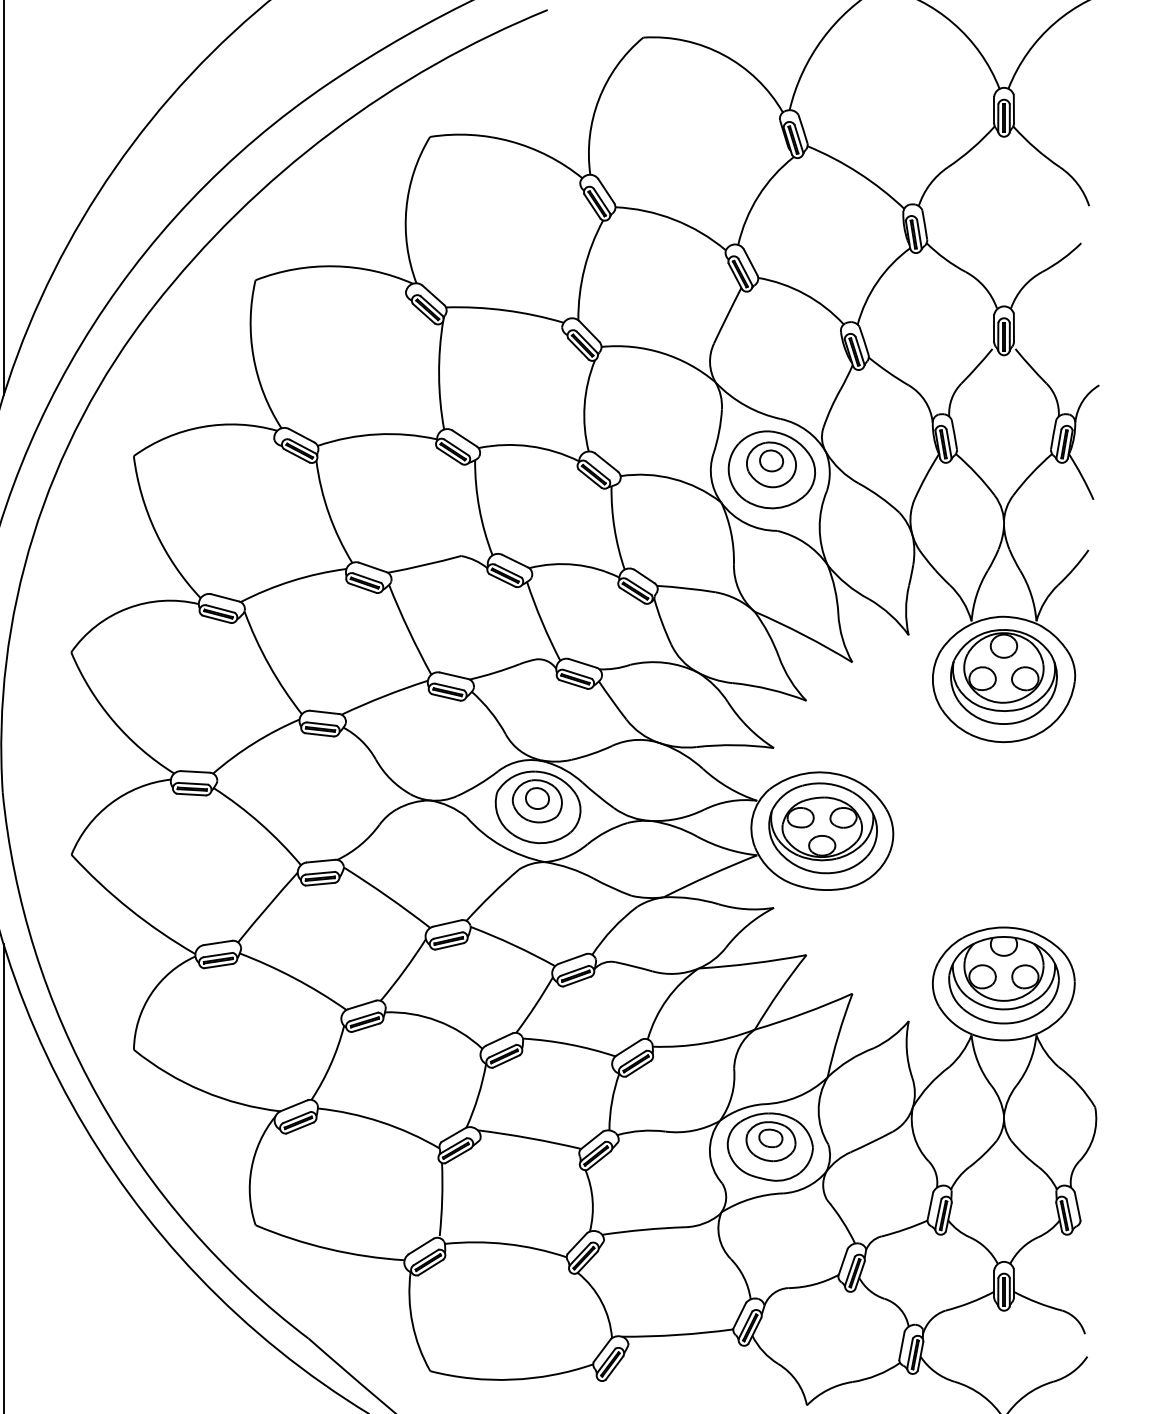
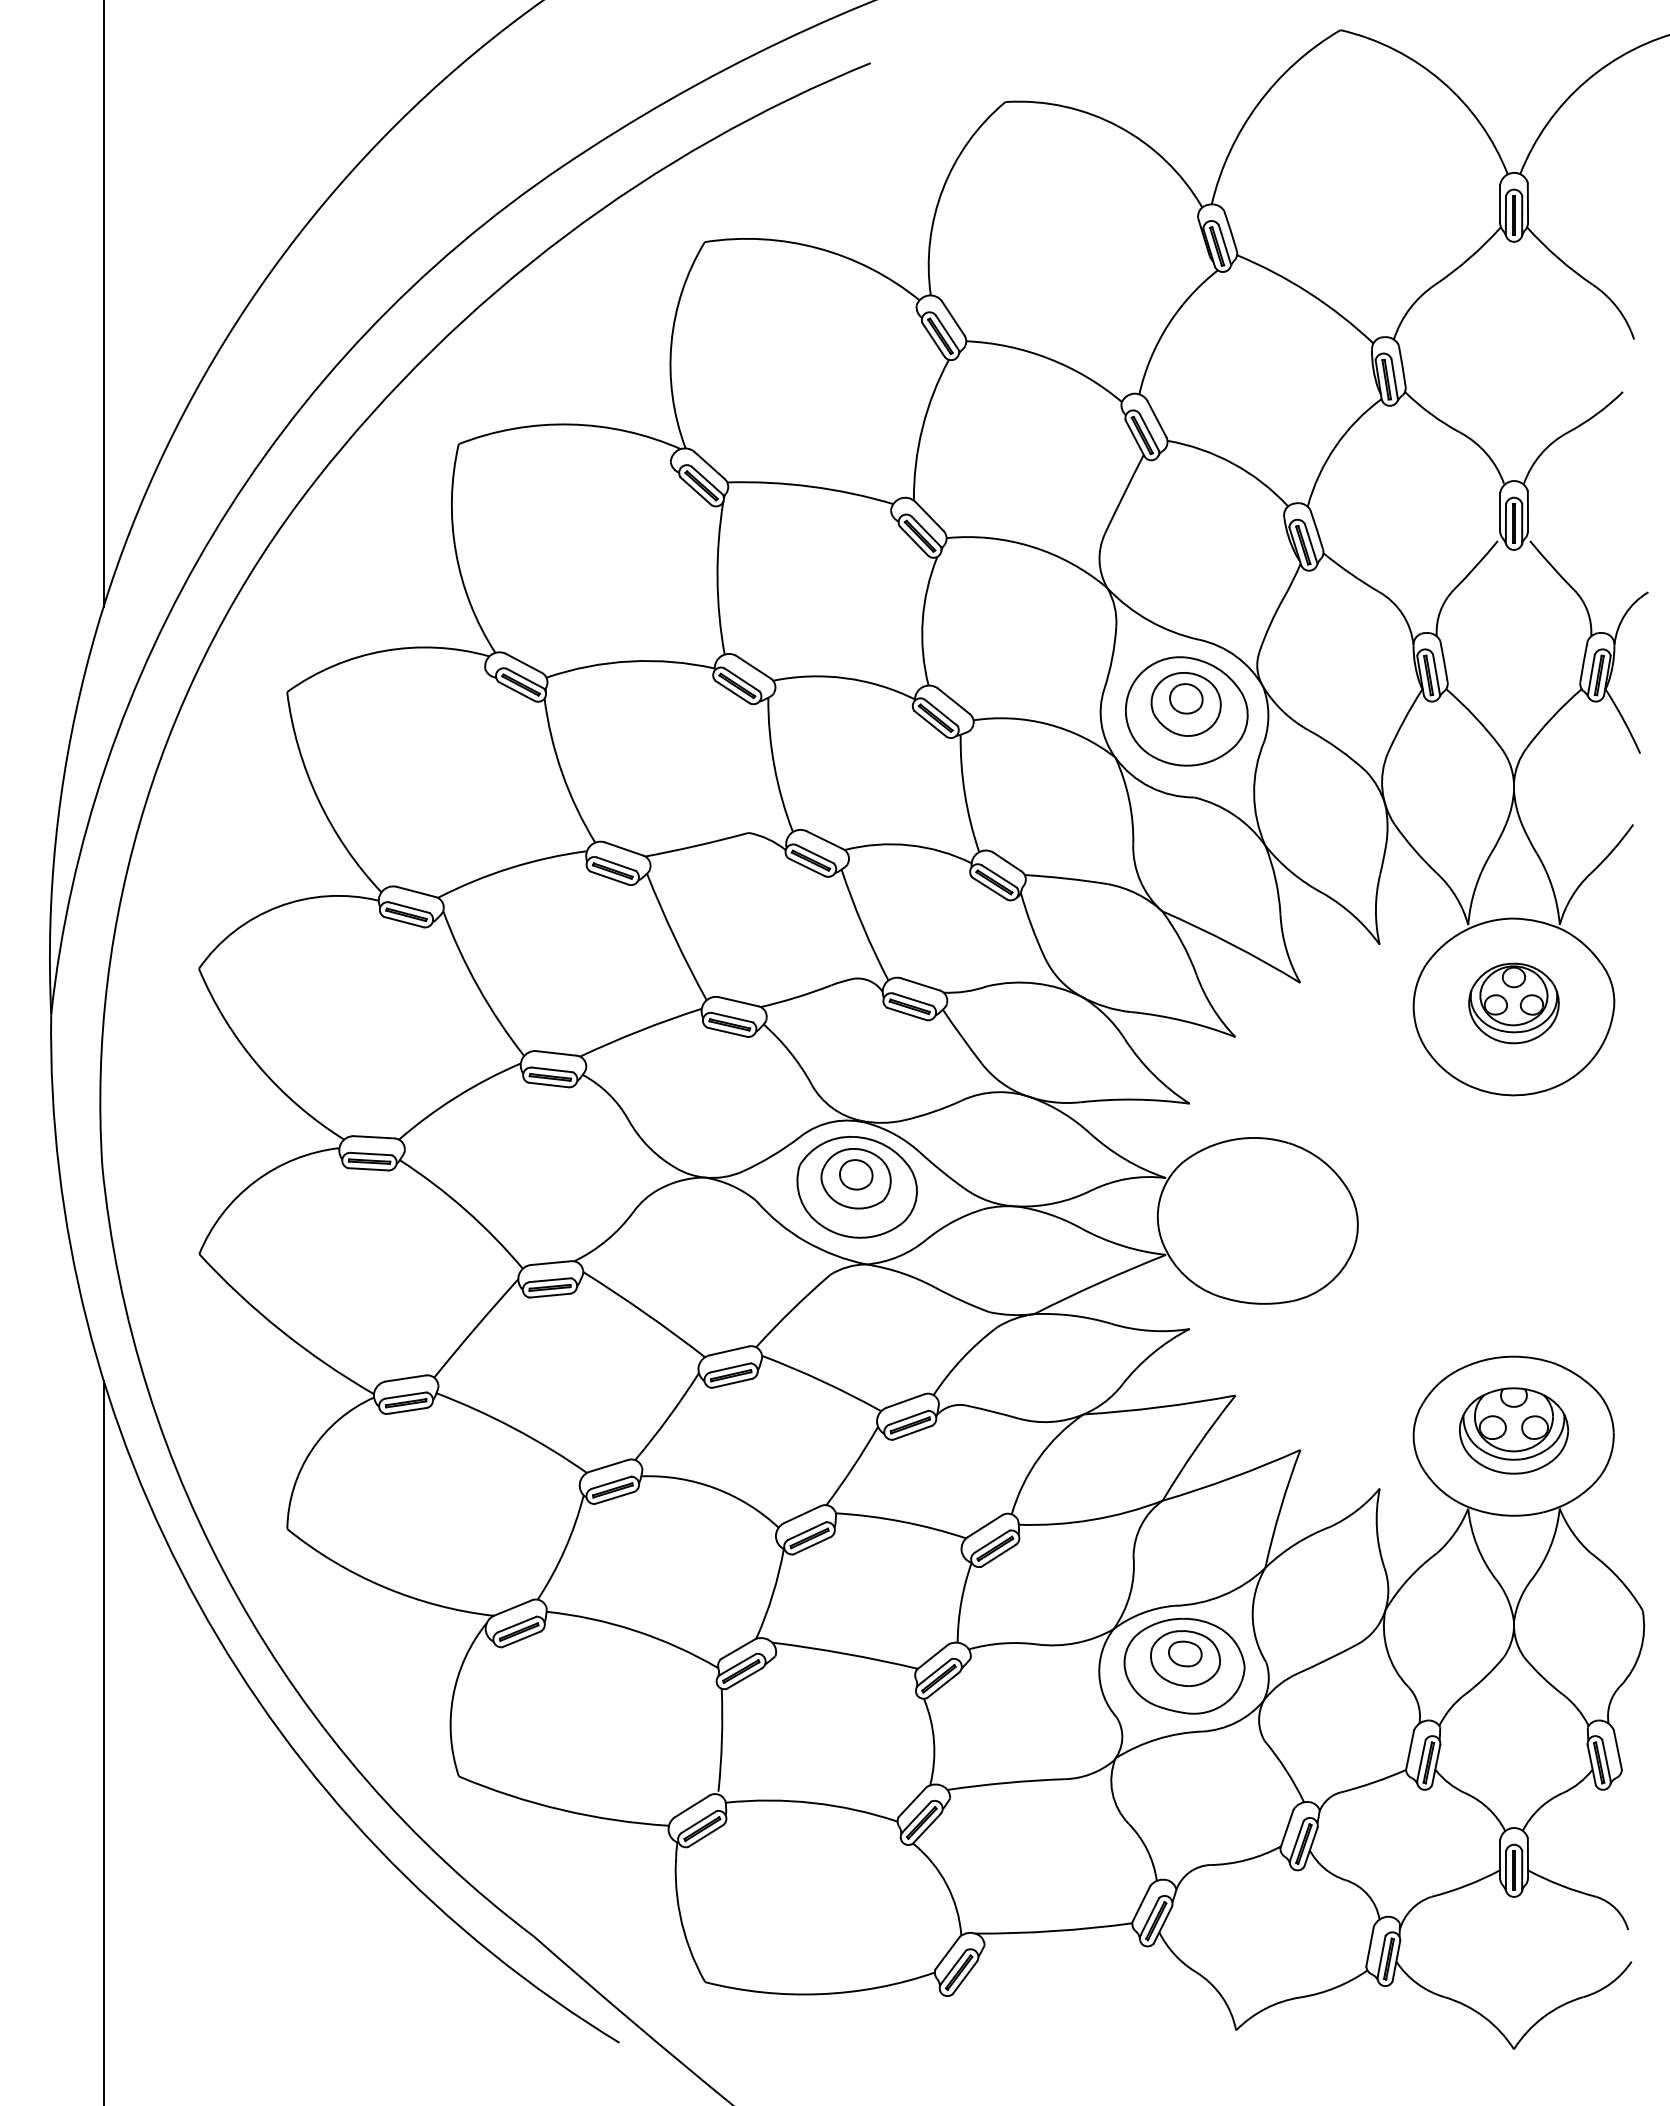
part: (1003, 677) -> (1513, 1003), size x0.6
part: (822, 828) -> (1258, 1216), removed
part: (1003, 979) -> (1513, 1430), size x0.7

